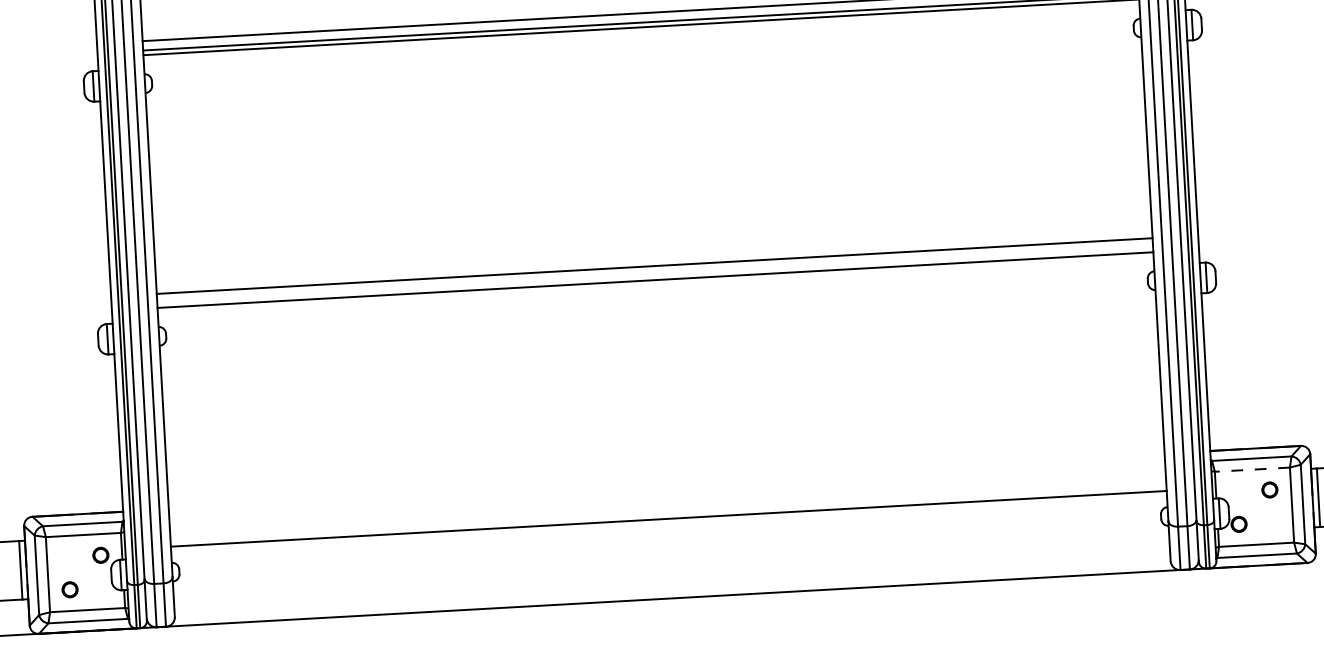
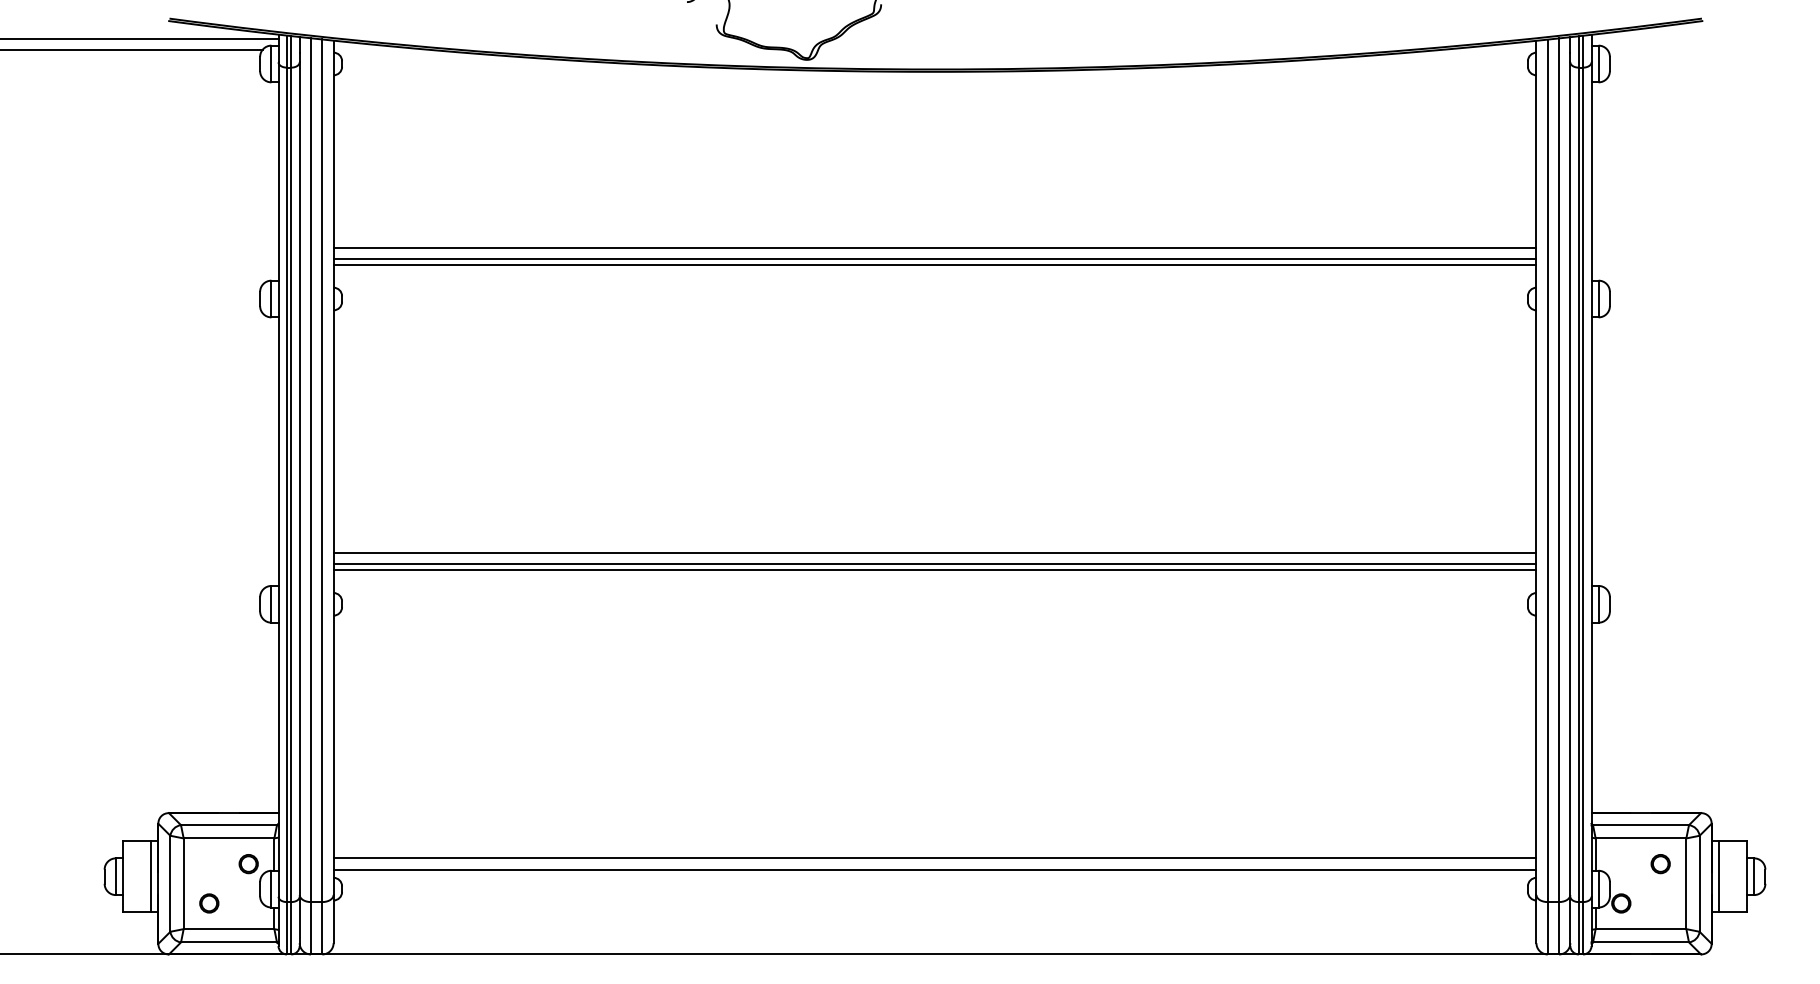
line: (654, 275) -> (934, 564), added
line: (1251, 469) -> (1640, 838), dashed -> solid
line: (668, 528) -> (934, 869), added

